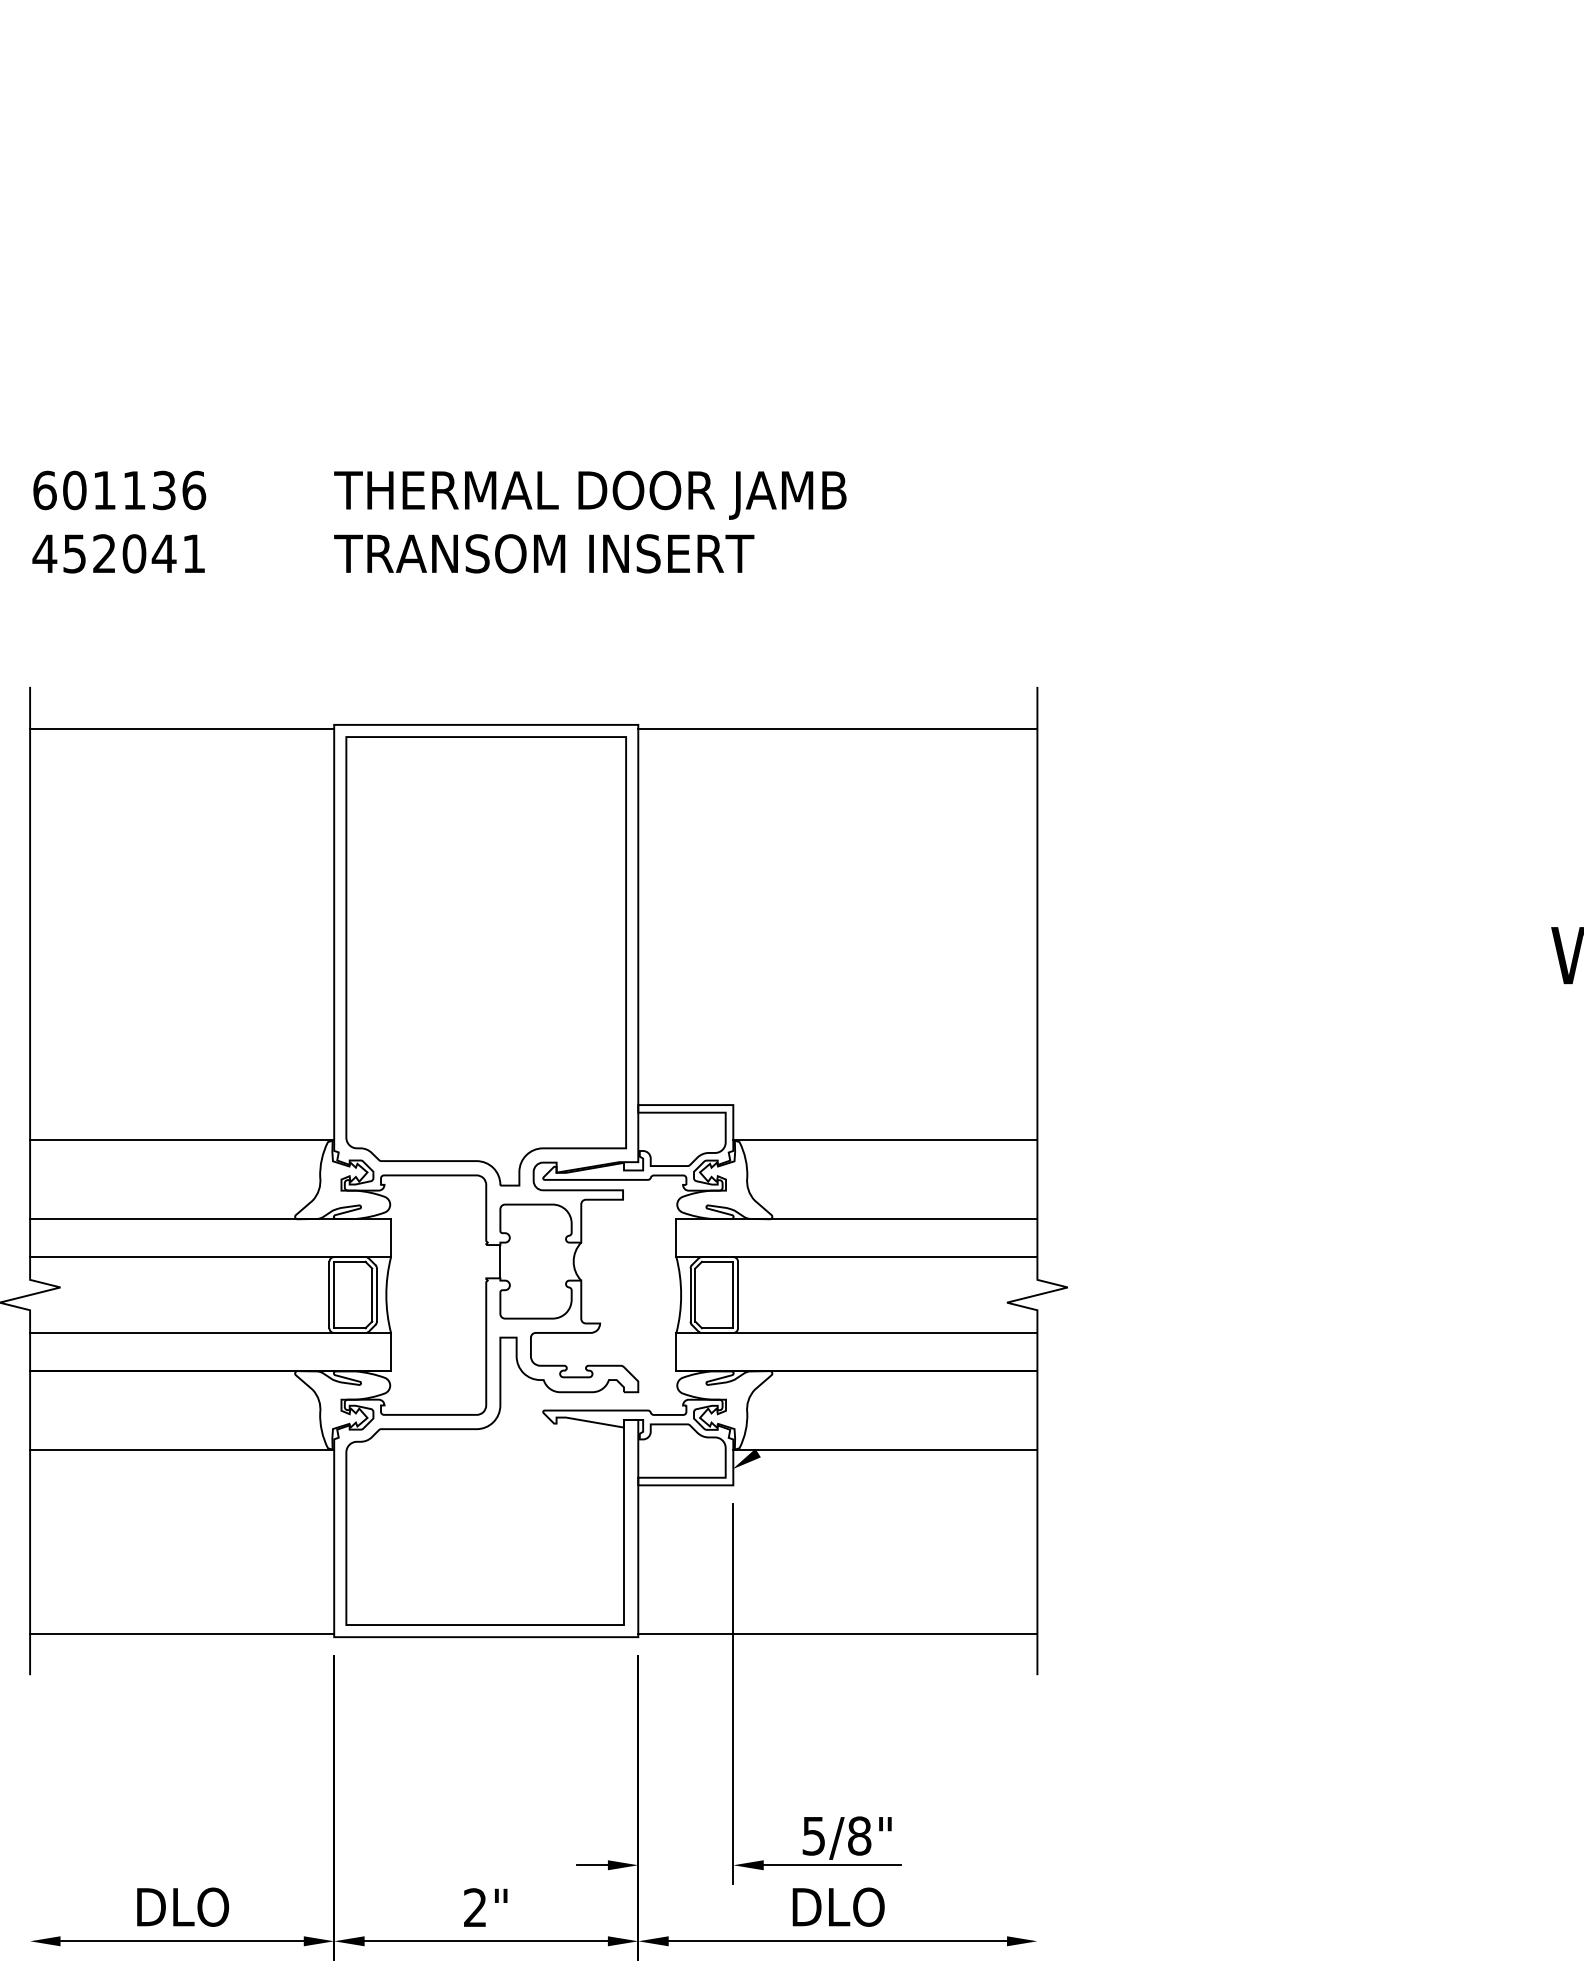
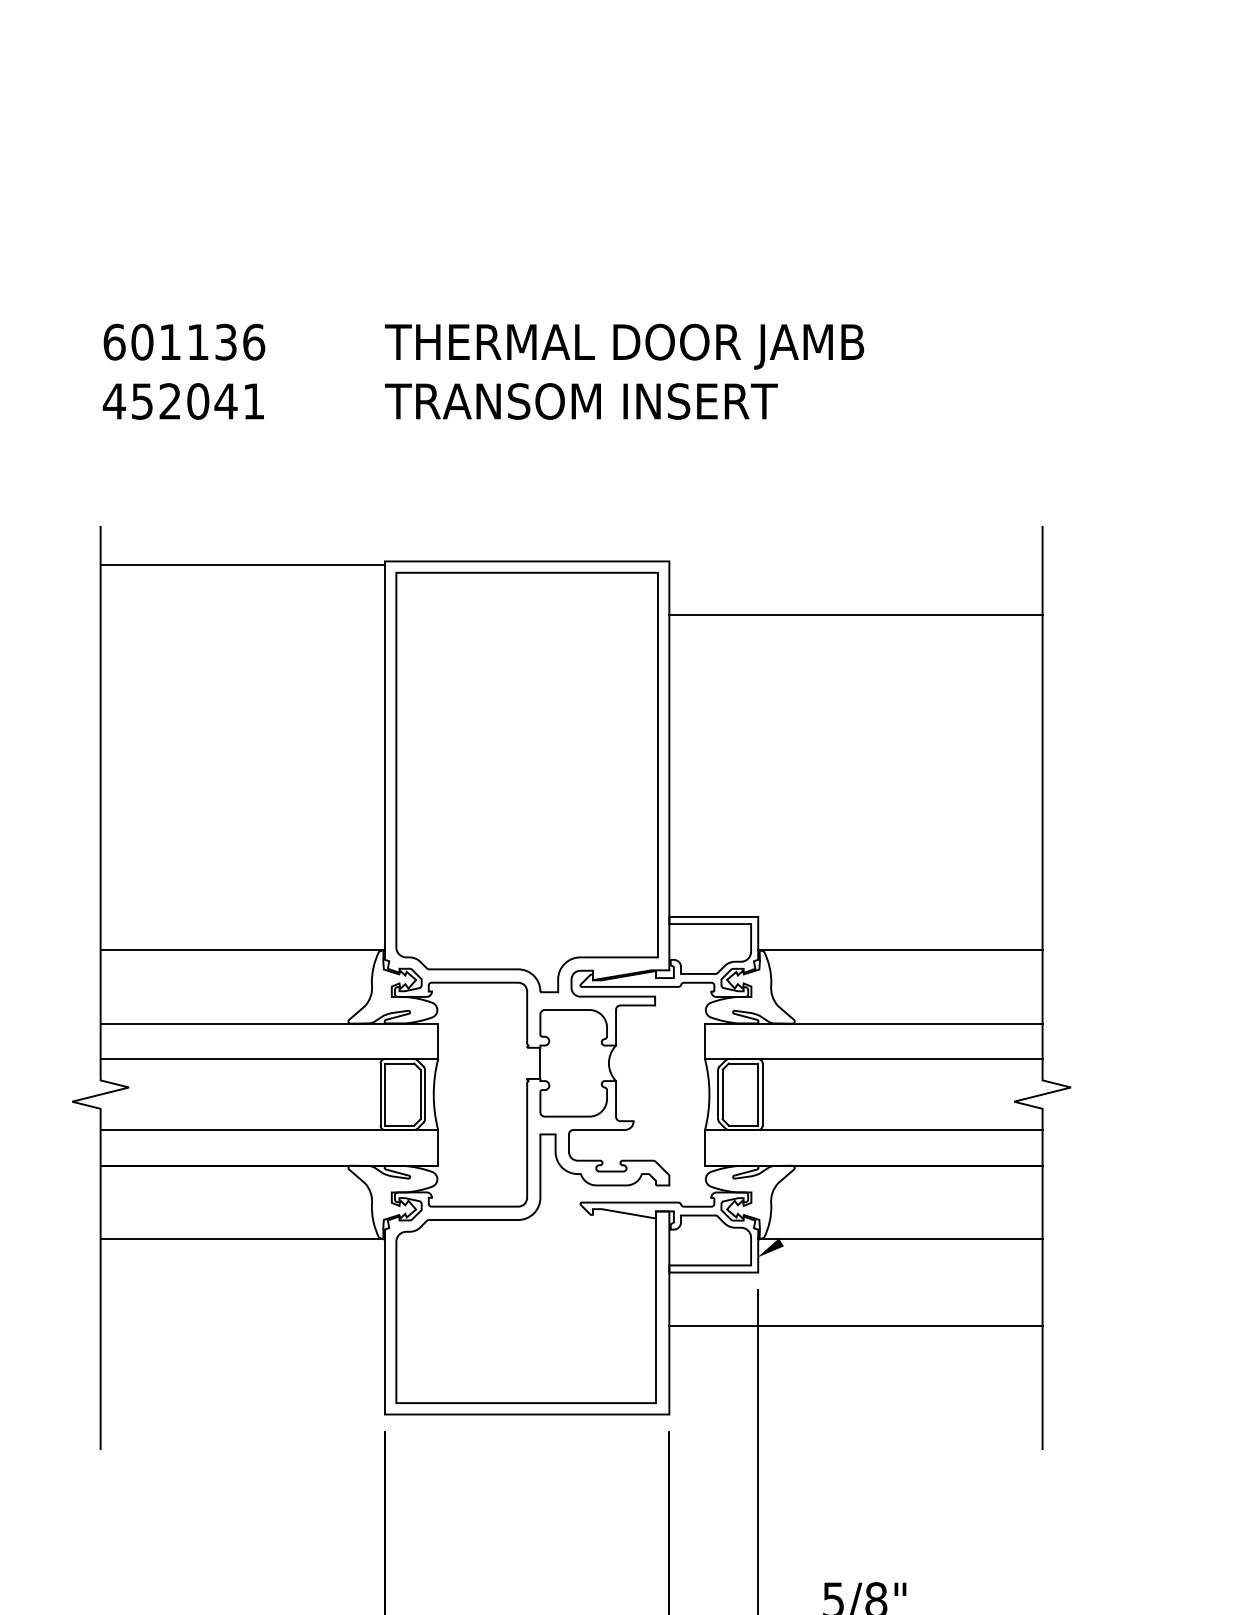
line: (837, 728) -> (855, 615), moved
line: (182, 1633) -> (243, 1411), removed
line: (837, 1633) -> (855, 1325), moved

